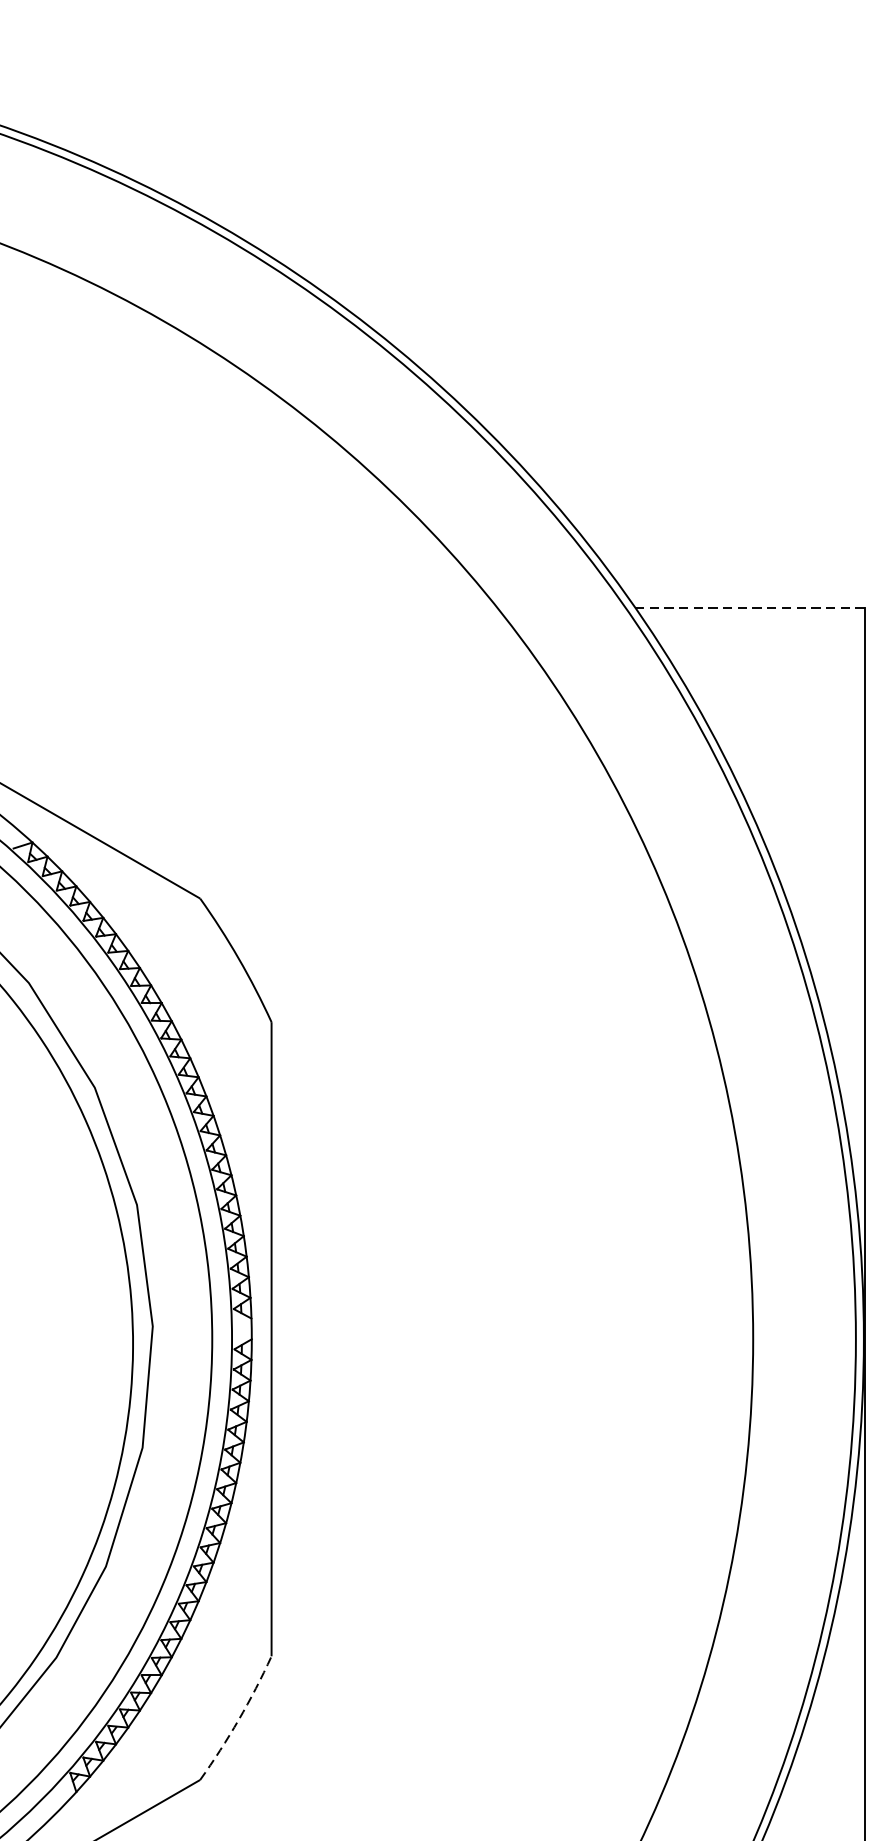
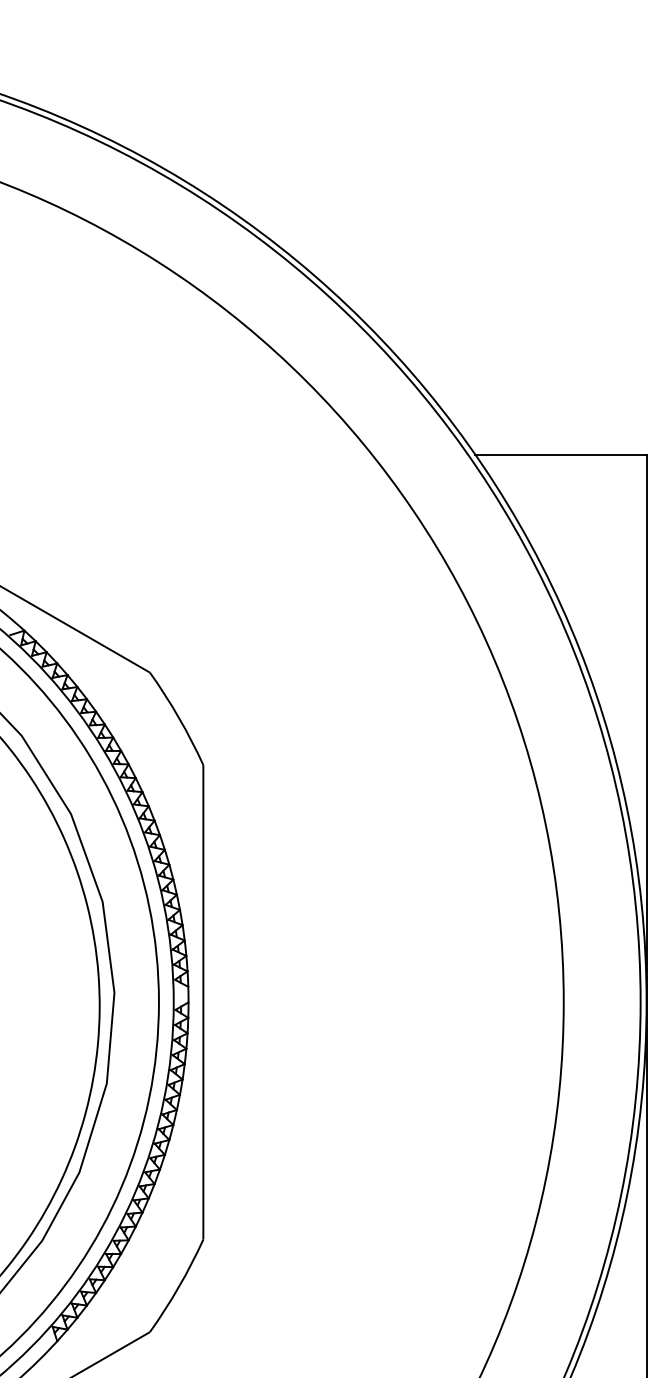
line: (750, 608) -> (561, 455), dashed -> solid
arc: (238, 1720) -> (178, 1287), dashed -> solid

